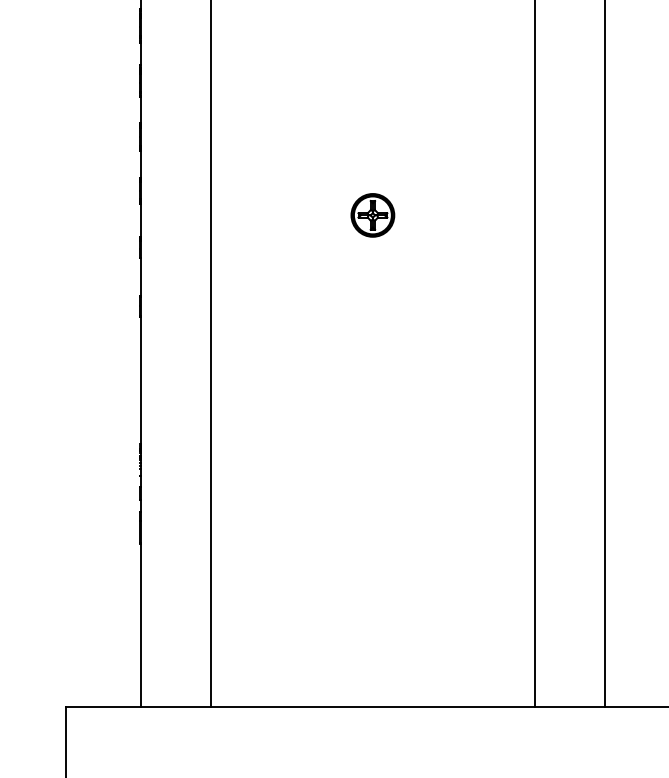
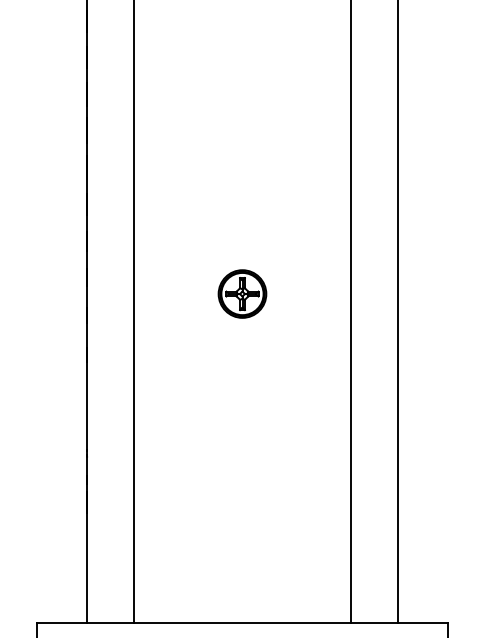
part: (372, 214) -> (242, 293), size x1.67

